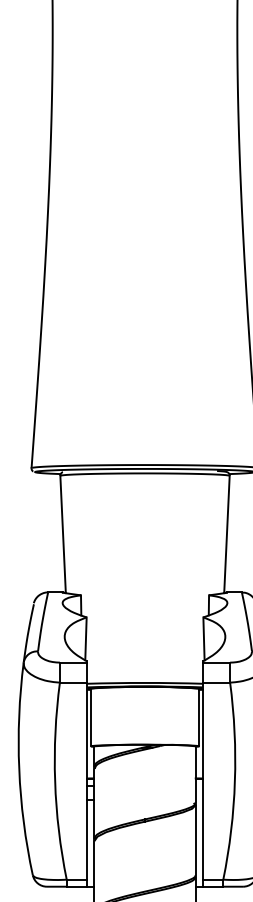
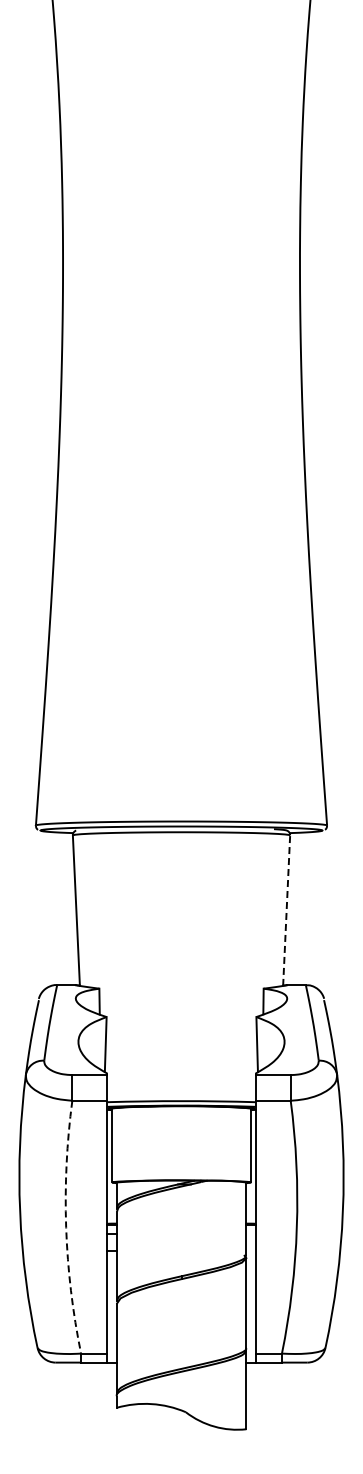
line: (226, 534) -> (286, 910), solid -> dashed
arc: (55, 781) -> (66, 1227), solid -> dashed

